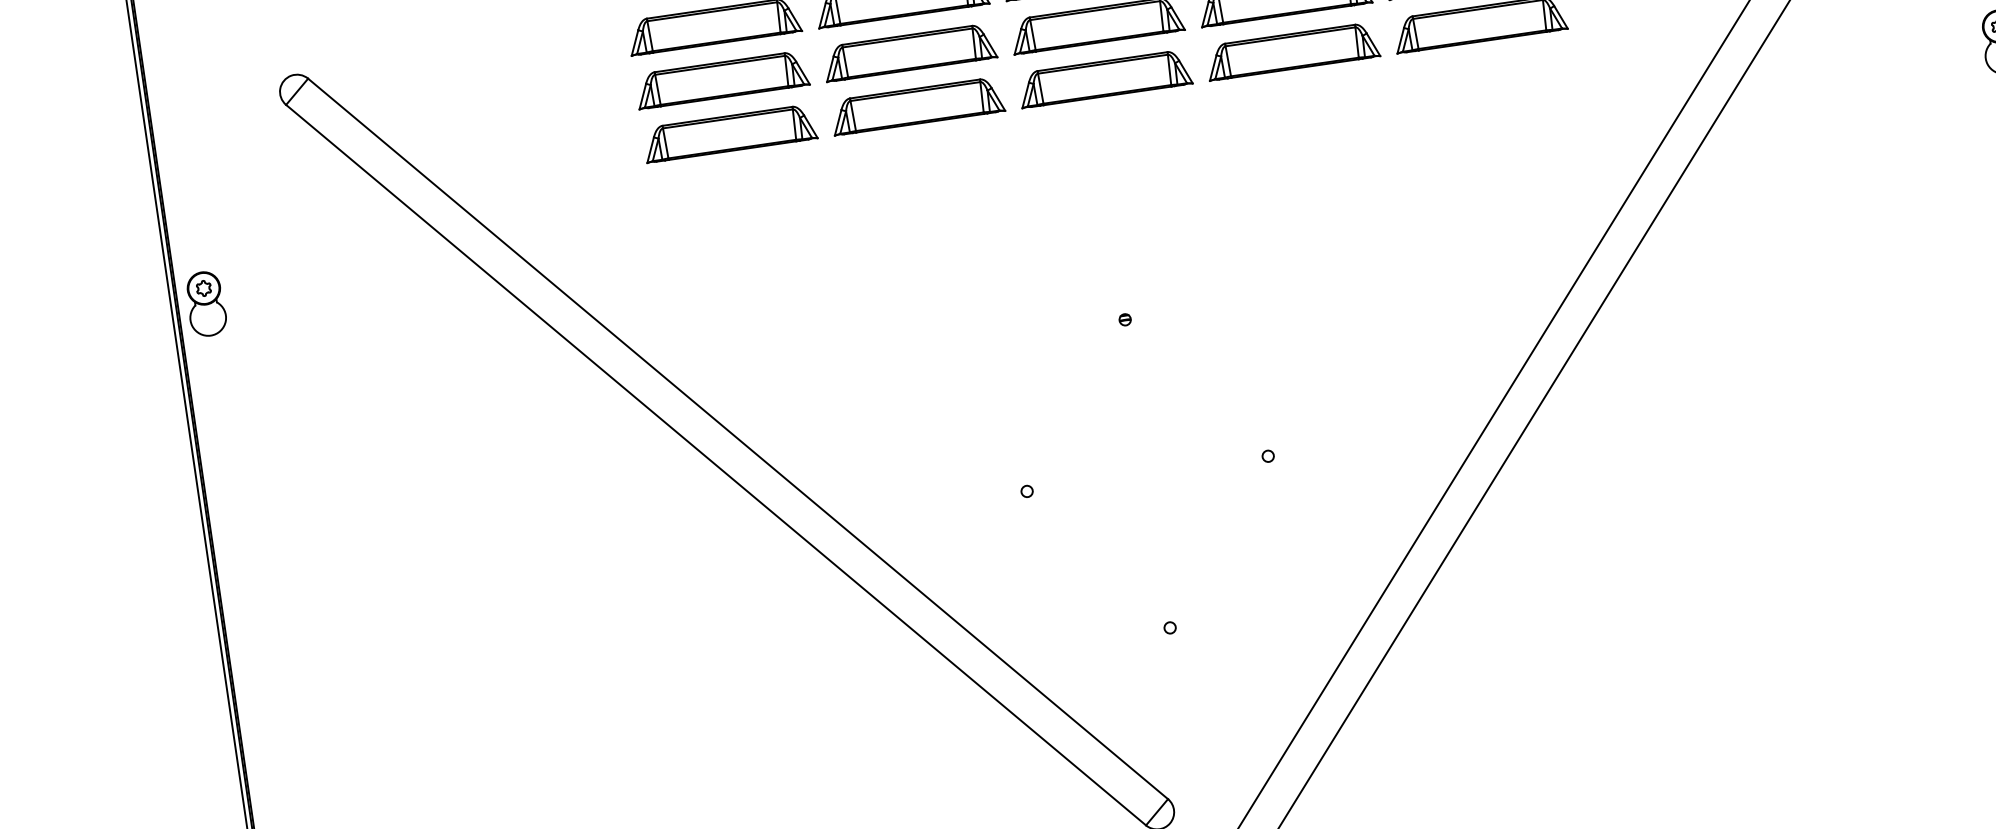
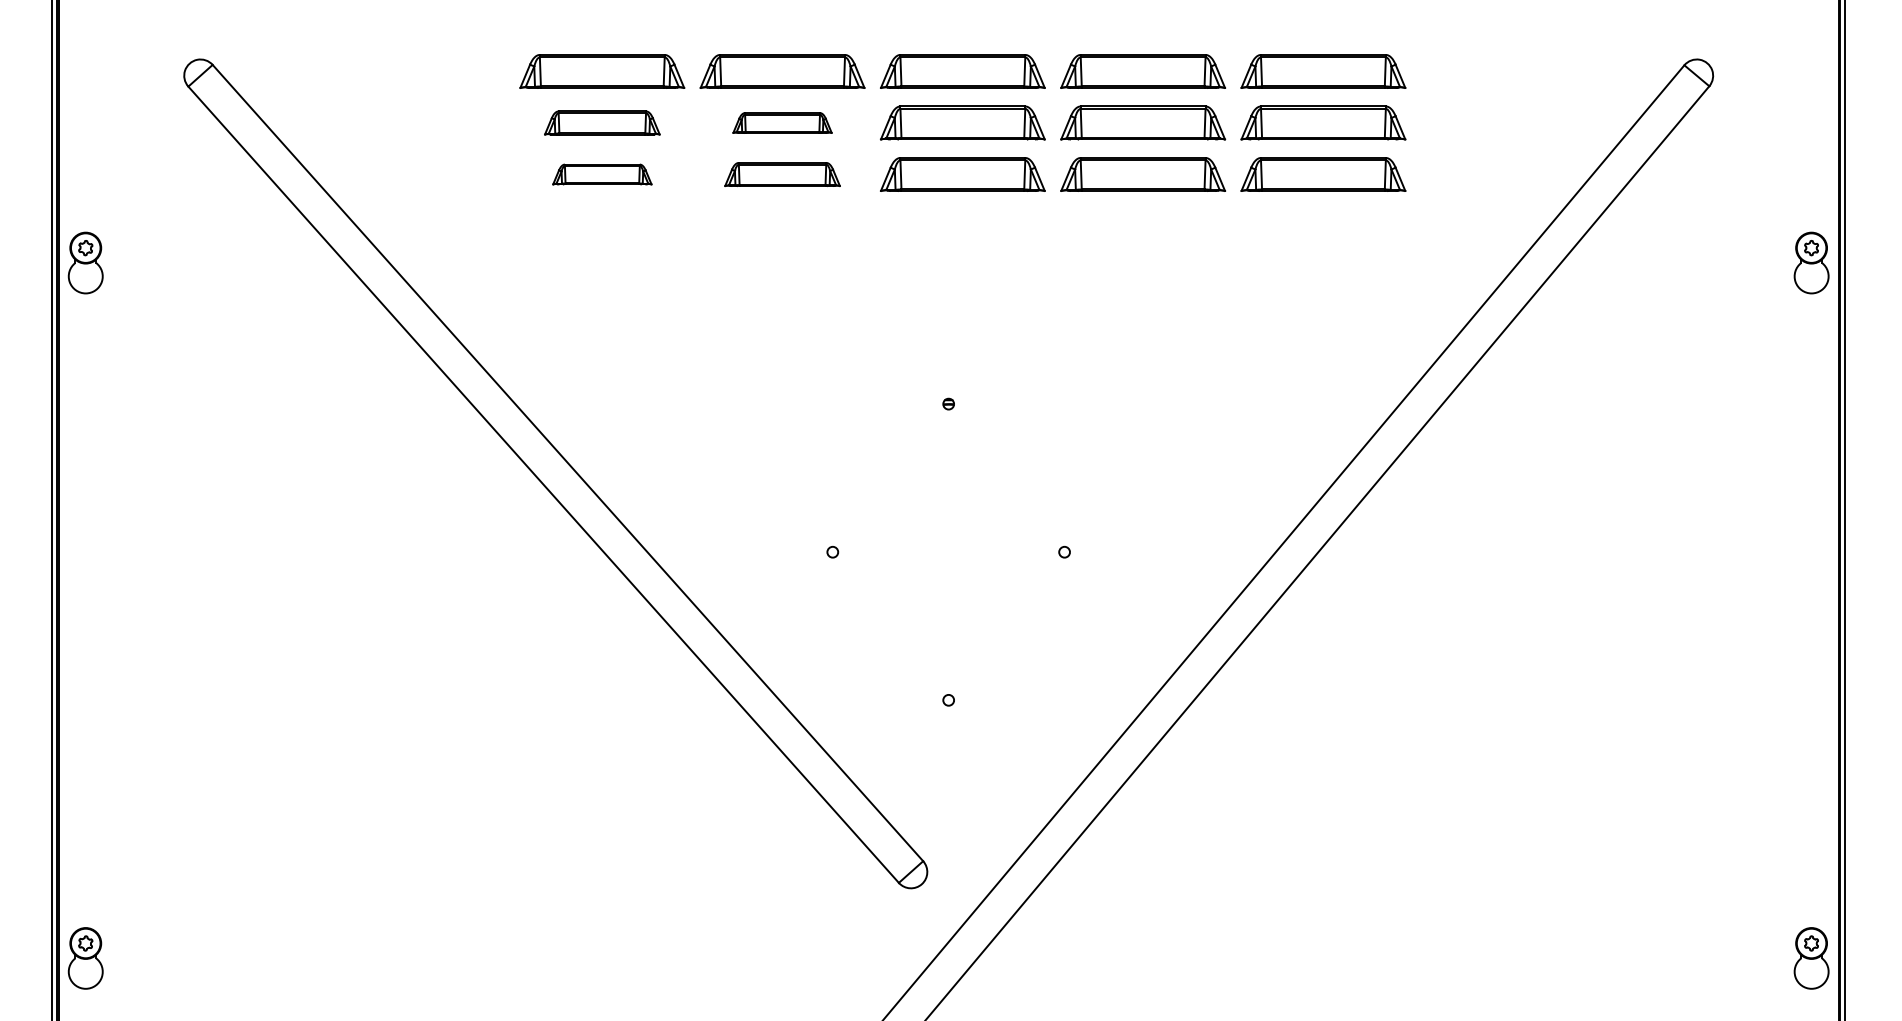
part: (909, 52) -> (782, 122), size x0.6
part: (722, 79) -> (602, 122), size x0.7
part: (917, 106) -> (782, 174), size x0.7
part: (730, 133) -> (602, 174), size x0.6

